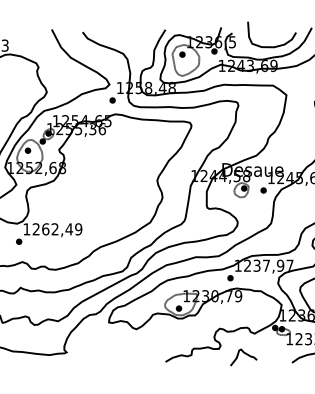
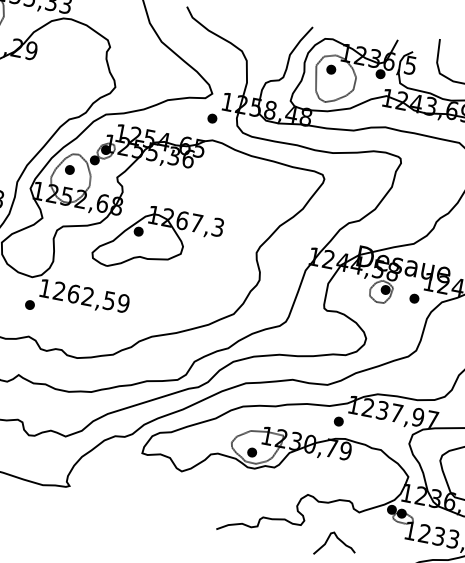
part: (92, 185) -> (157, 241), added
text: (69, 229) -> (109, 301), 1262,49 -> 1262,59

